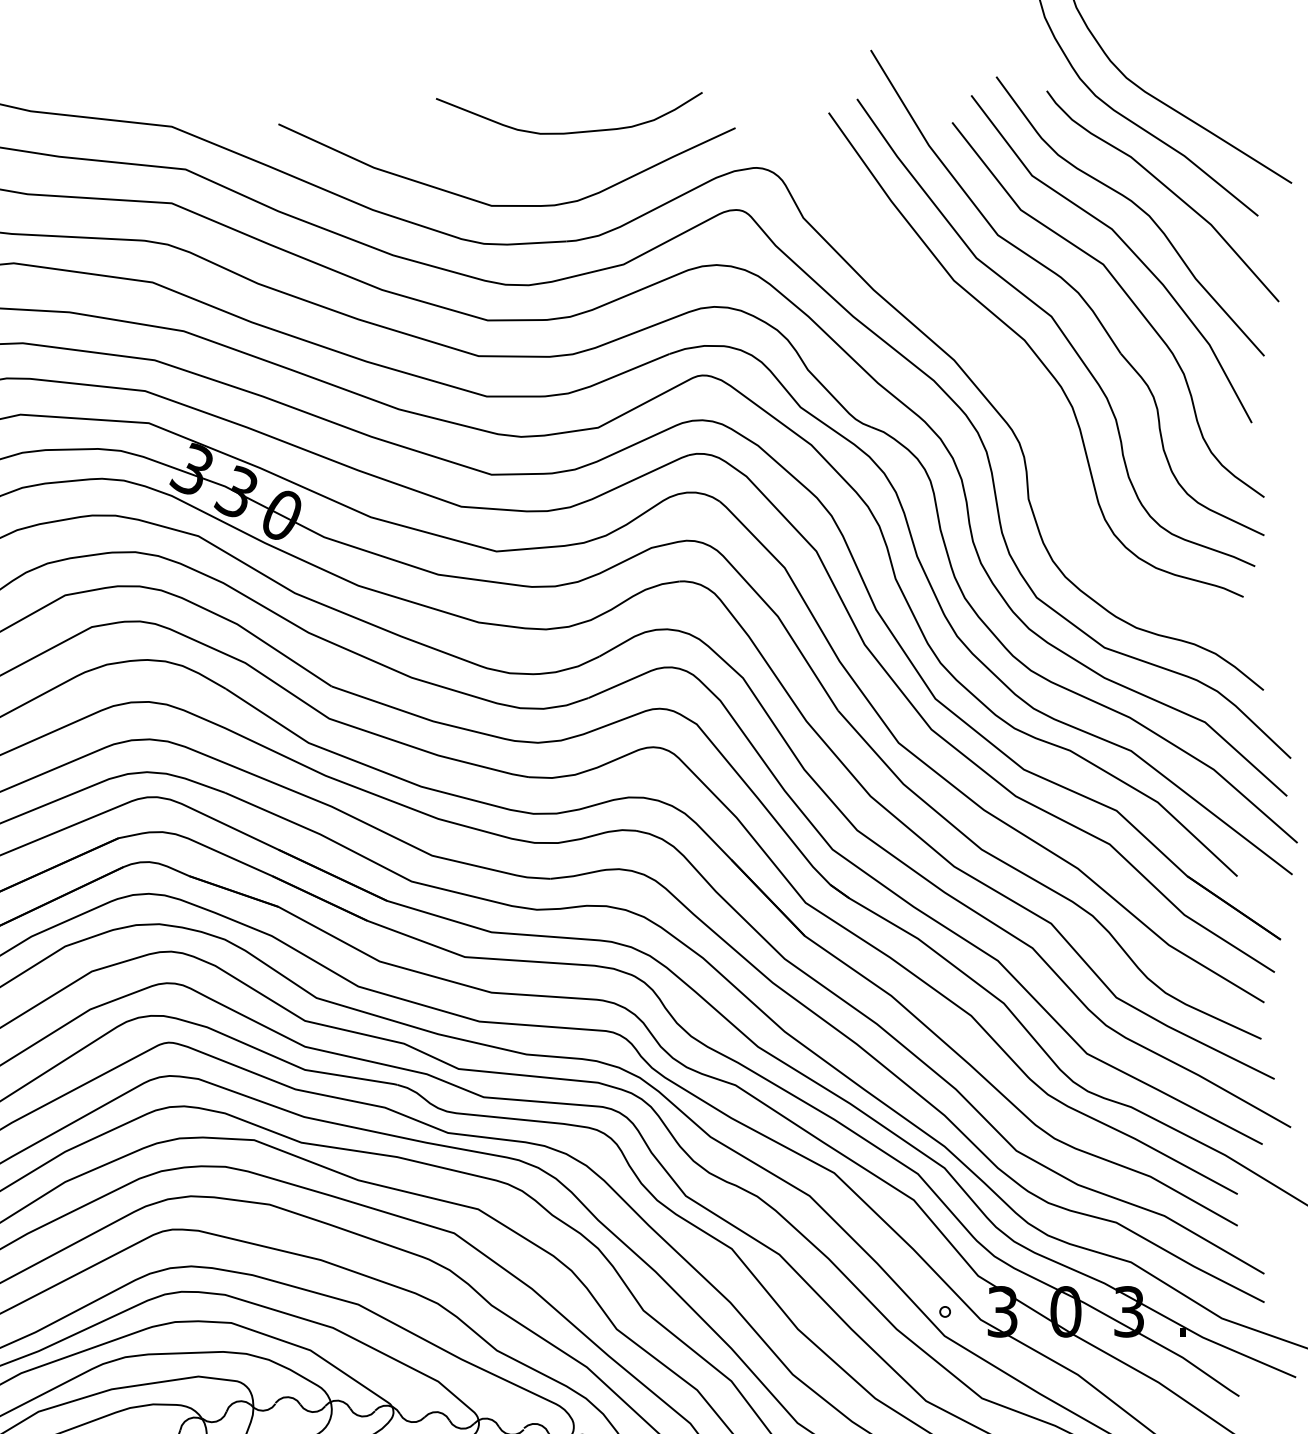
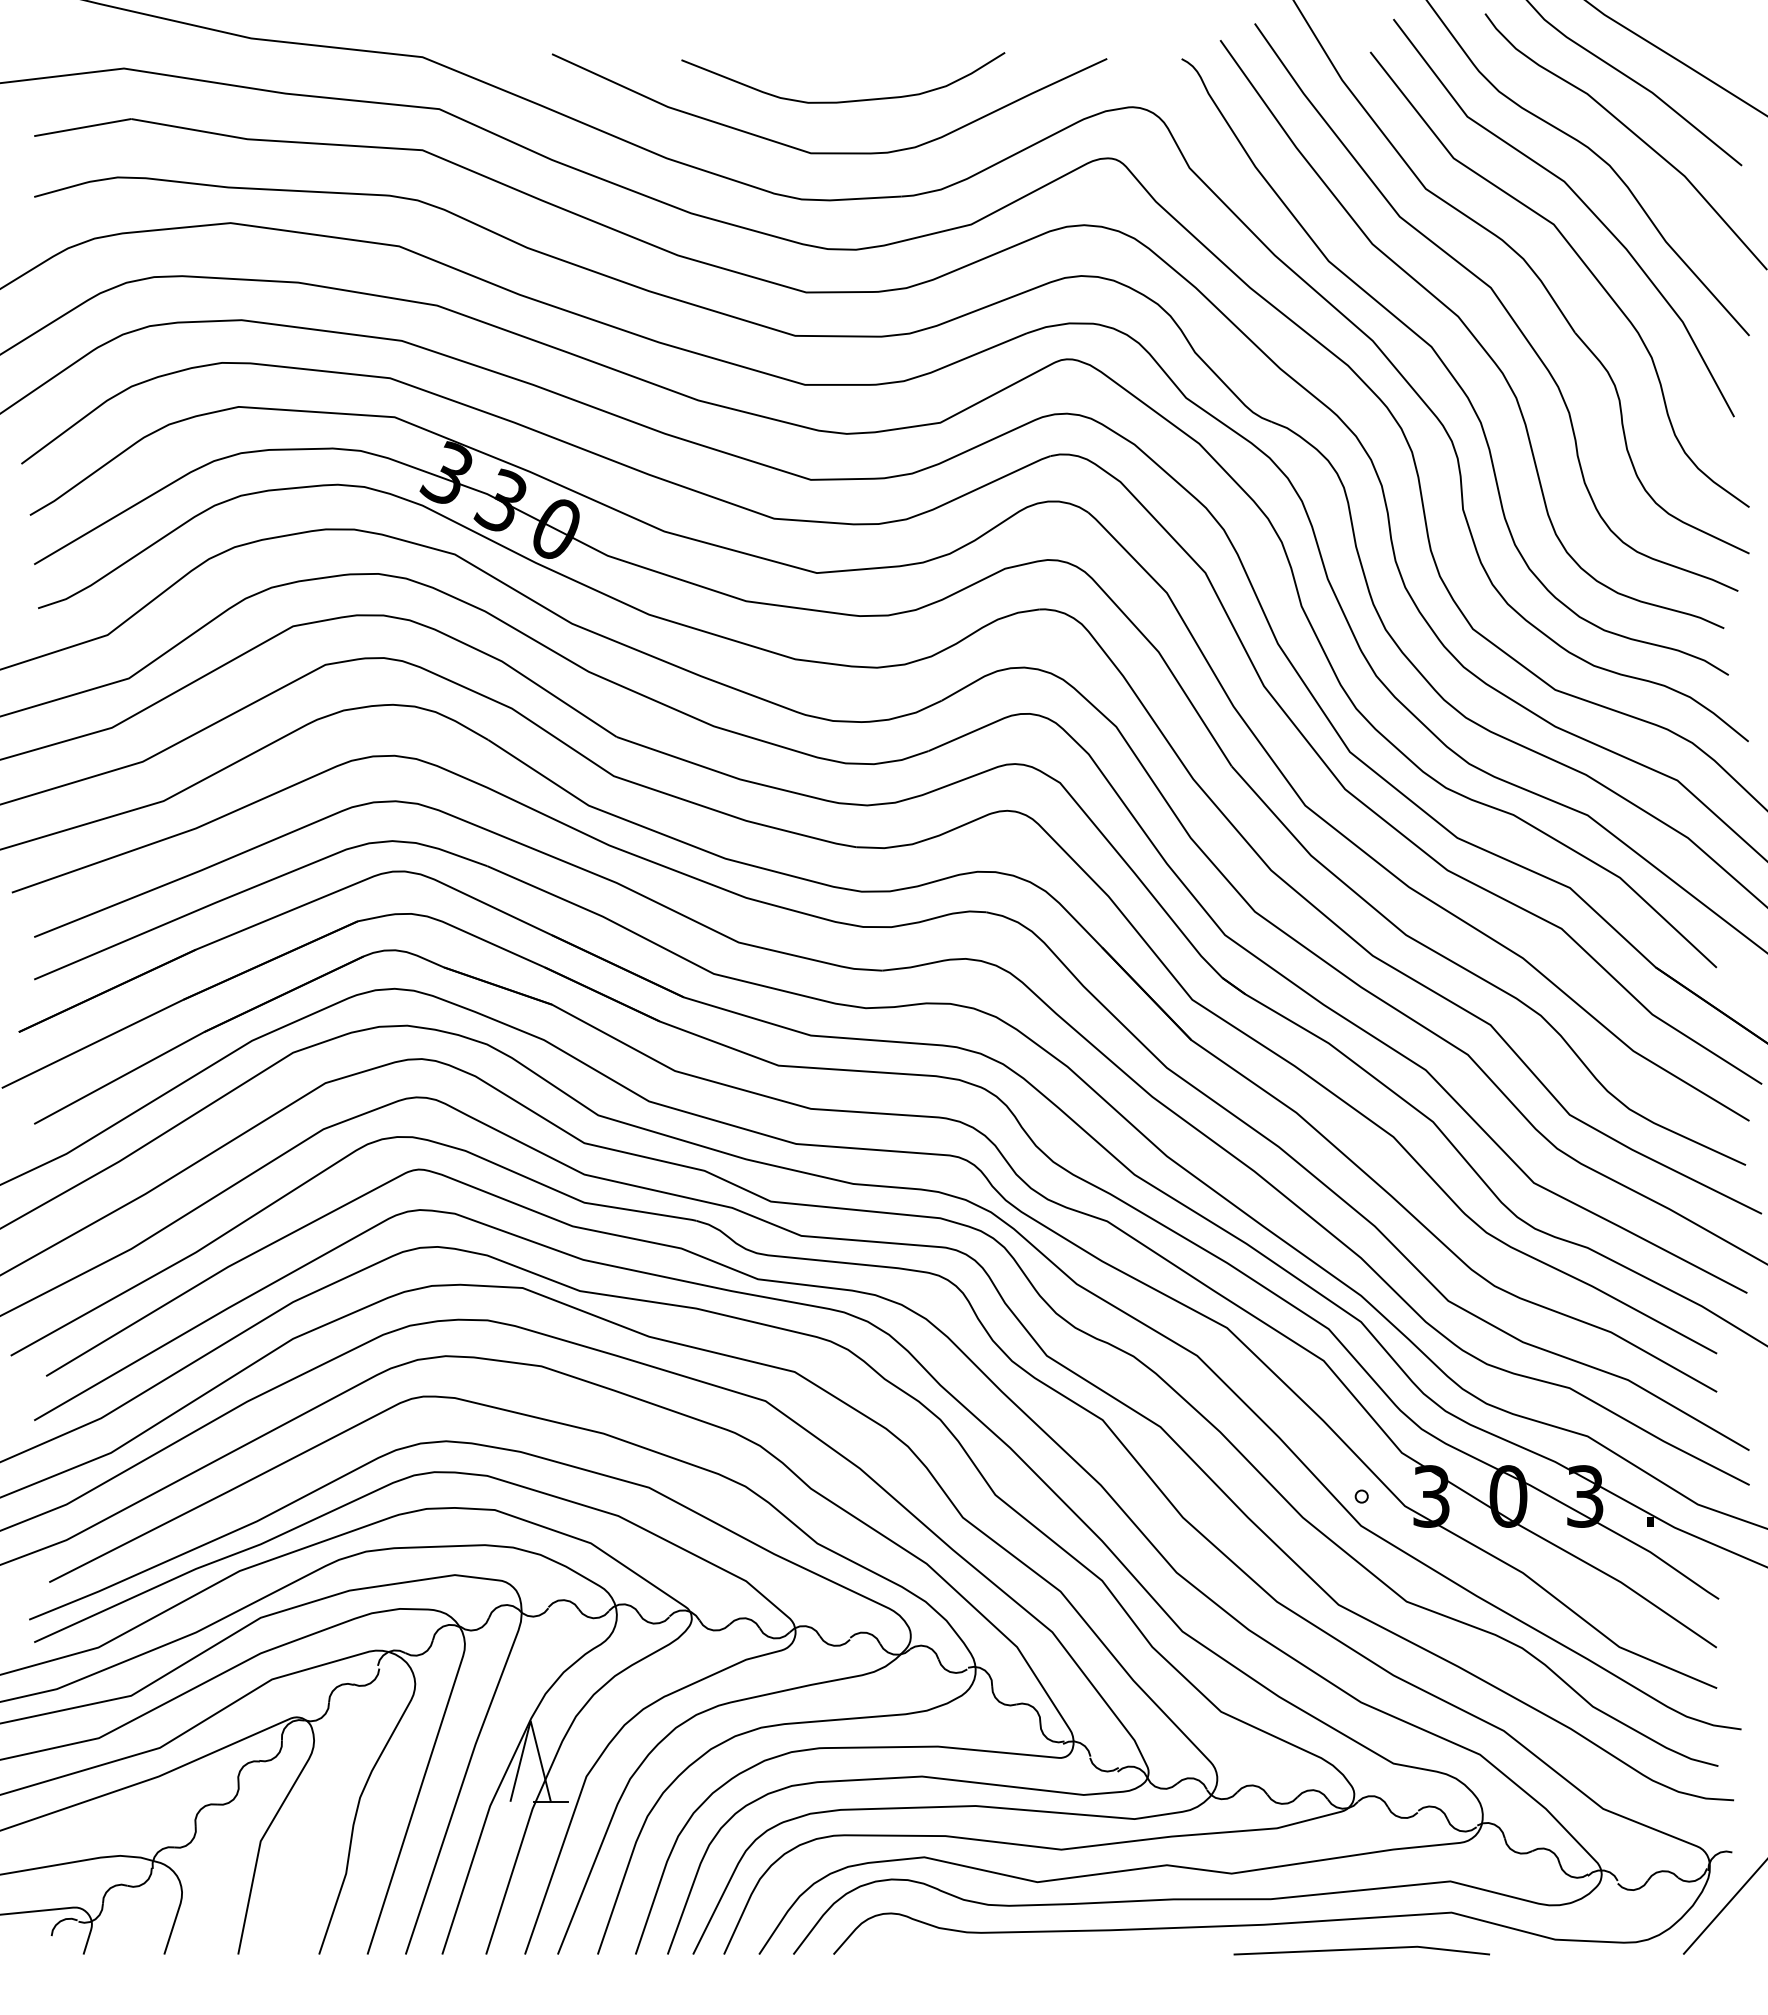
curve: (571, 131) -> (846, 100), moved
curve: (1016, 383) -> (1448, 368), added

